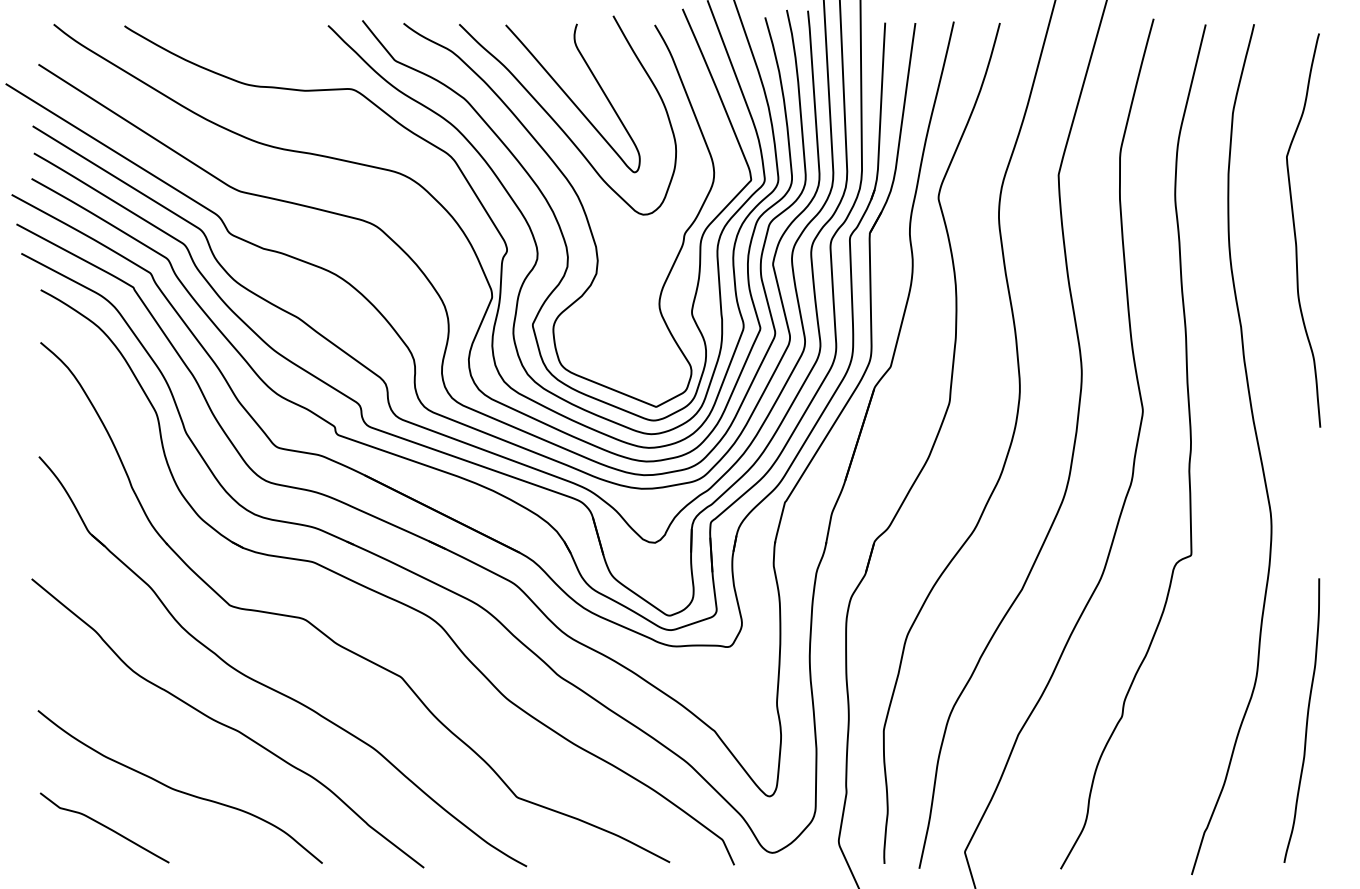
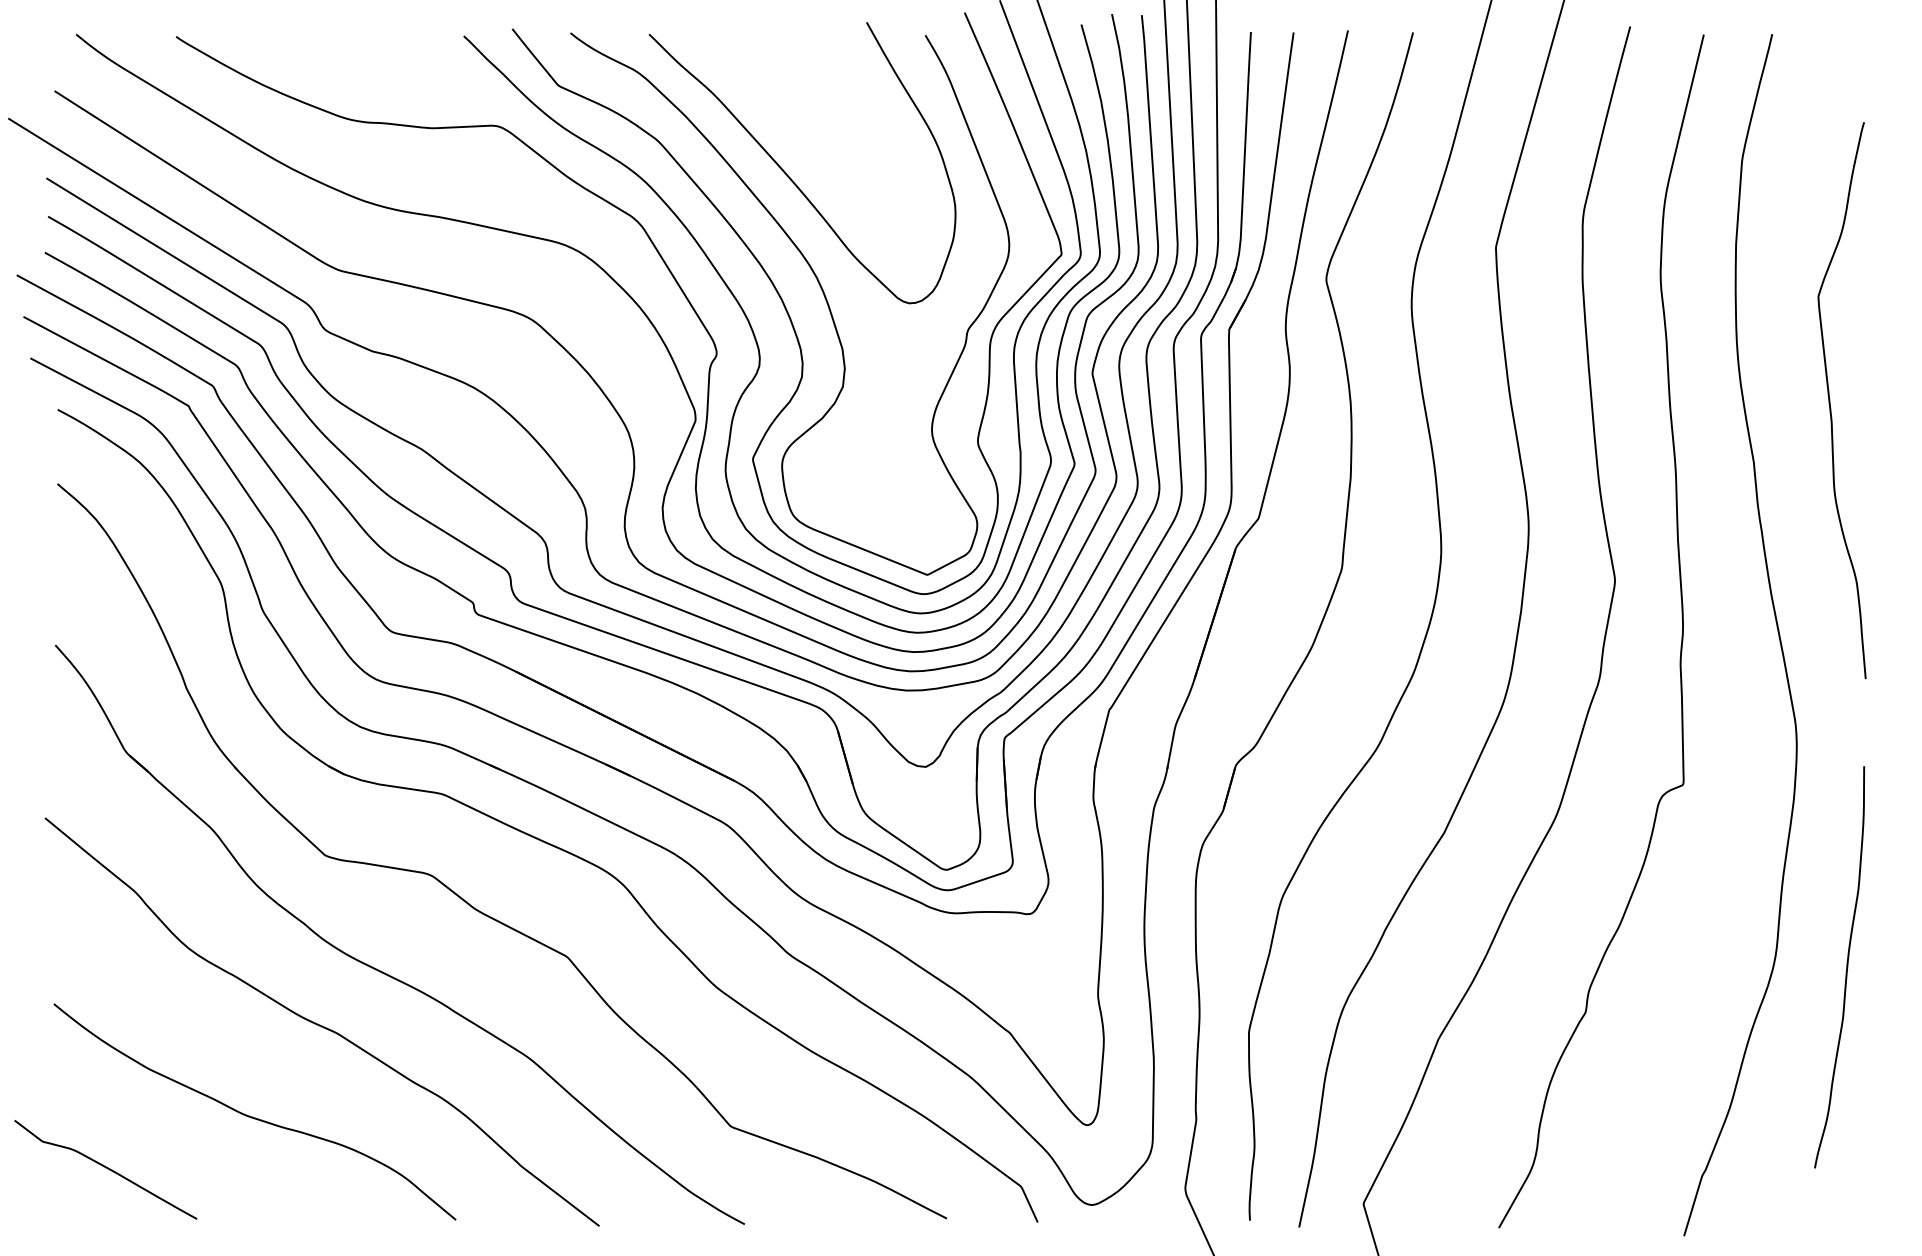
curve: (571, 99) -> (807, 140), removed
curve: (1295, 230) -> (1830, 400), moved
curve: (1306, 720) -> (1846, 967), moved
curve: (104, 827) -> (105, 1169), moved

